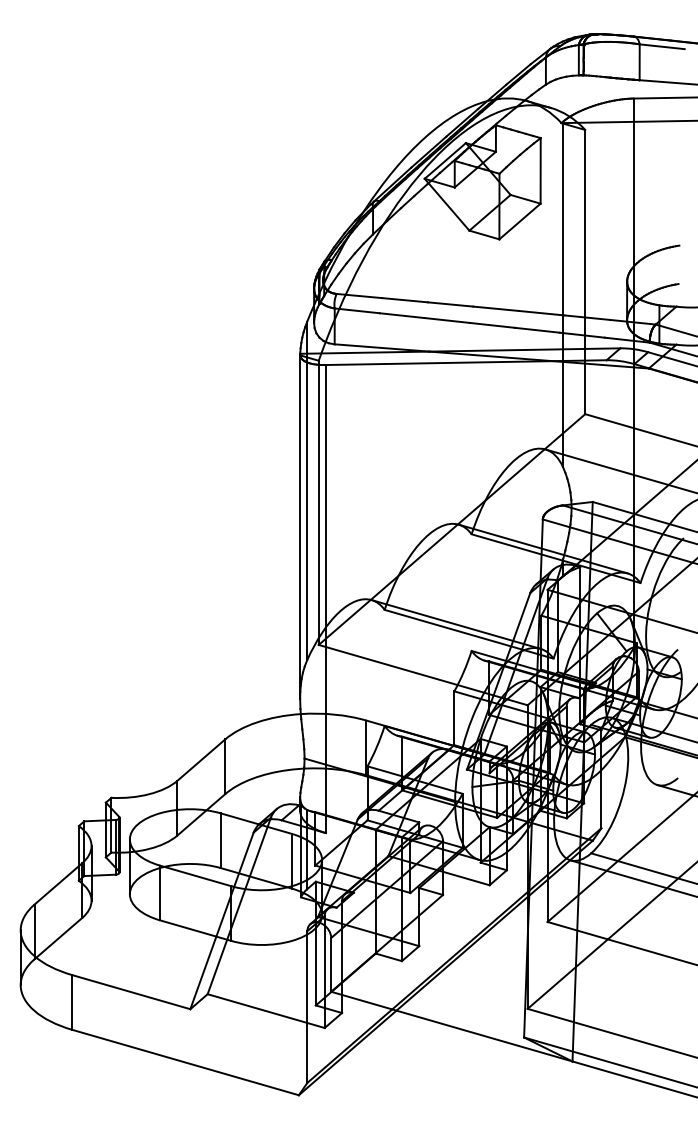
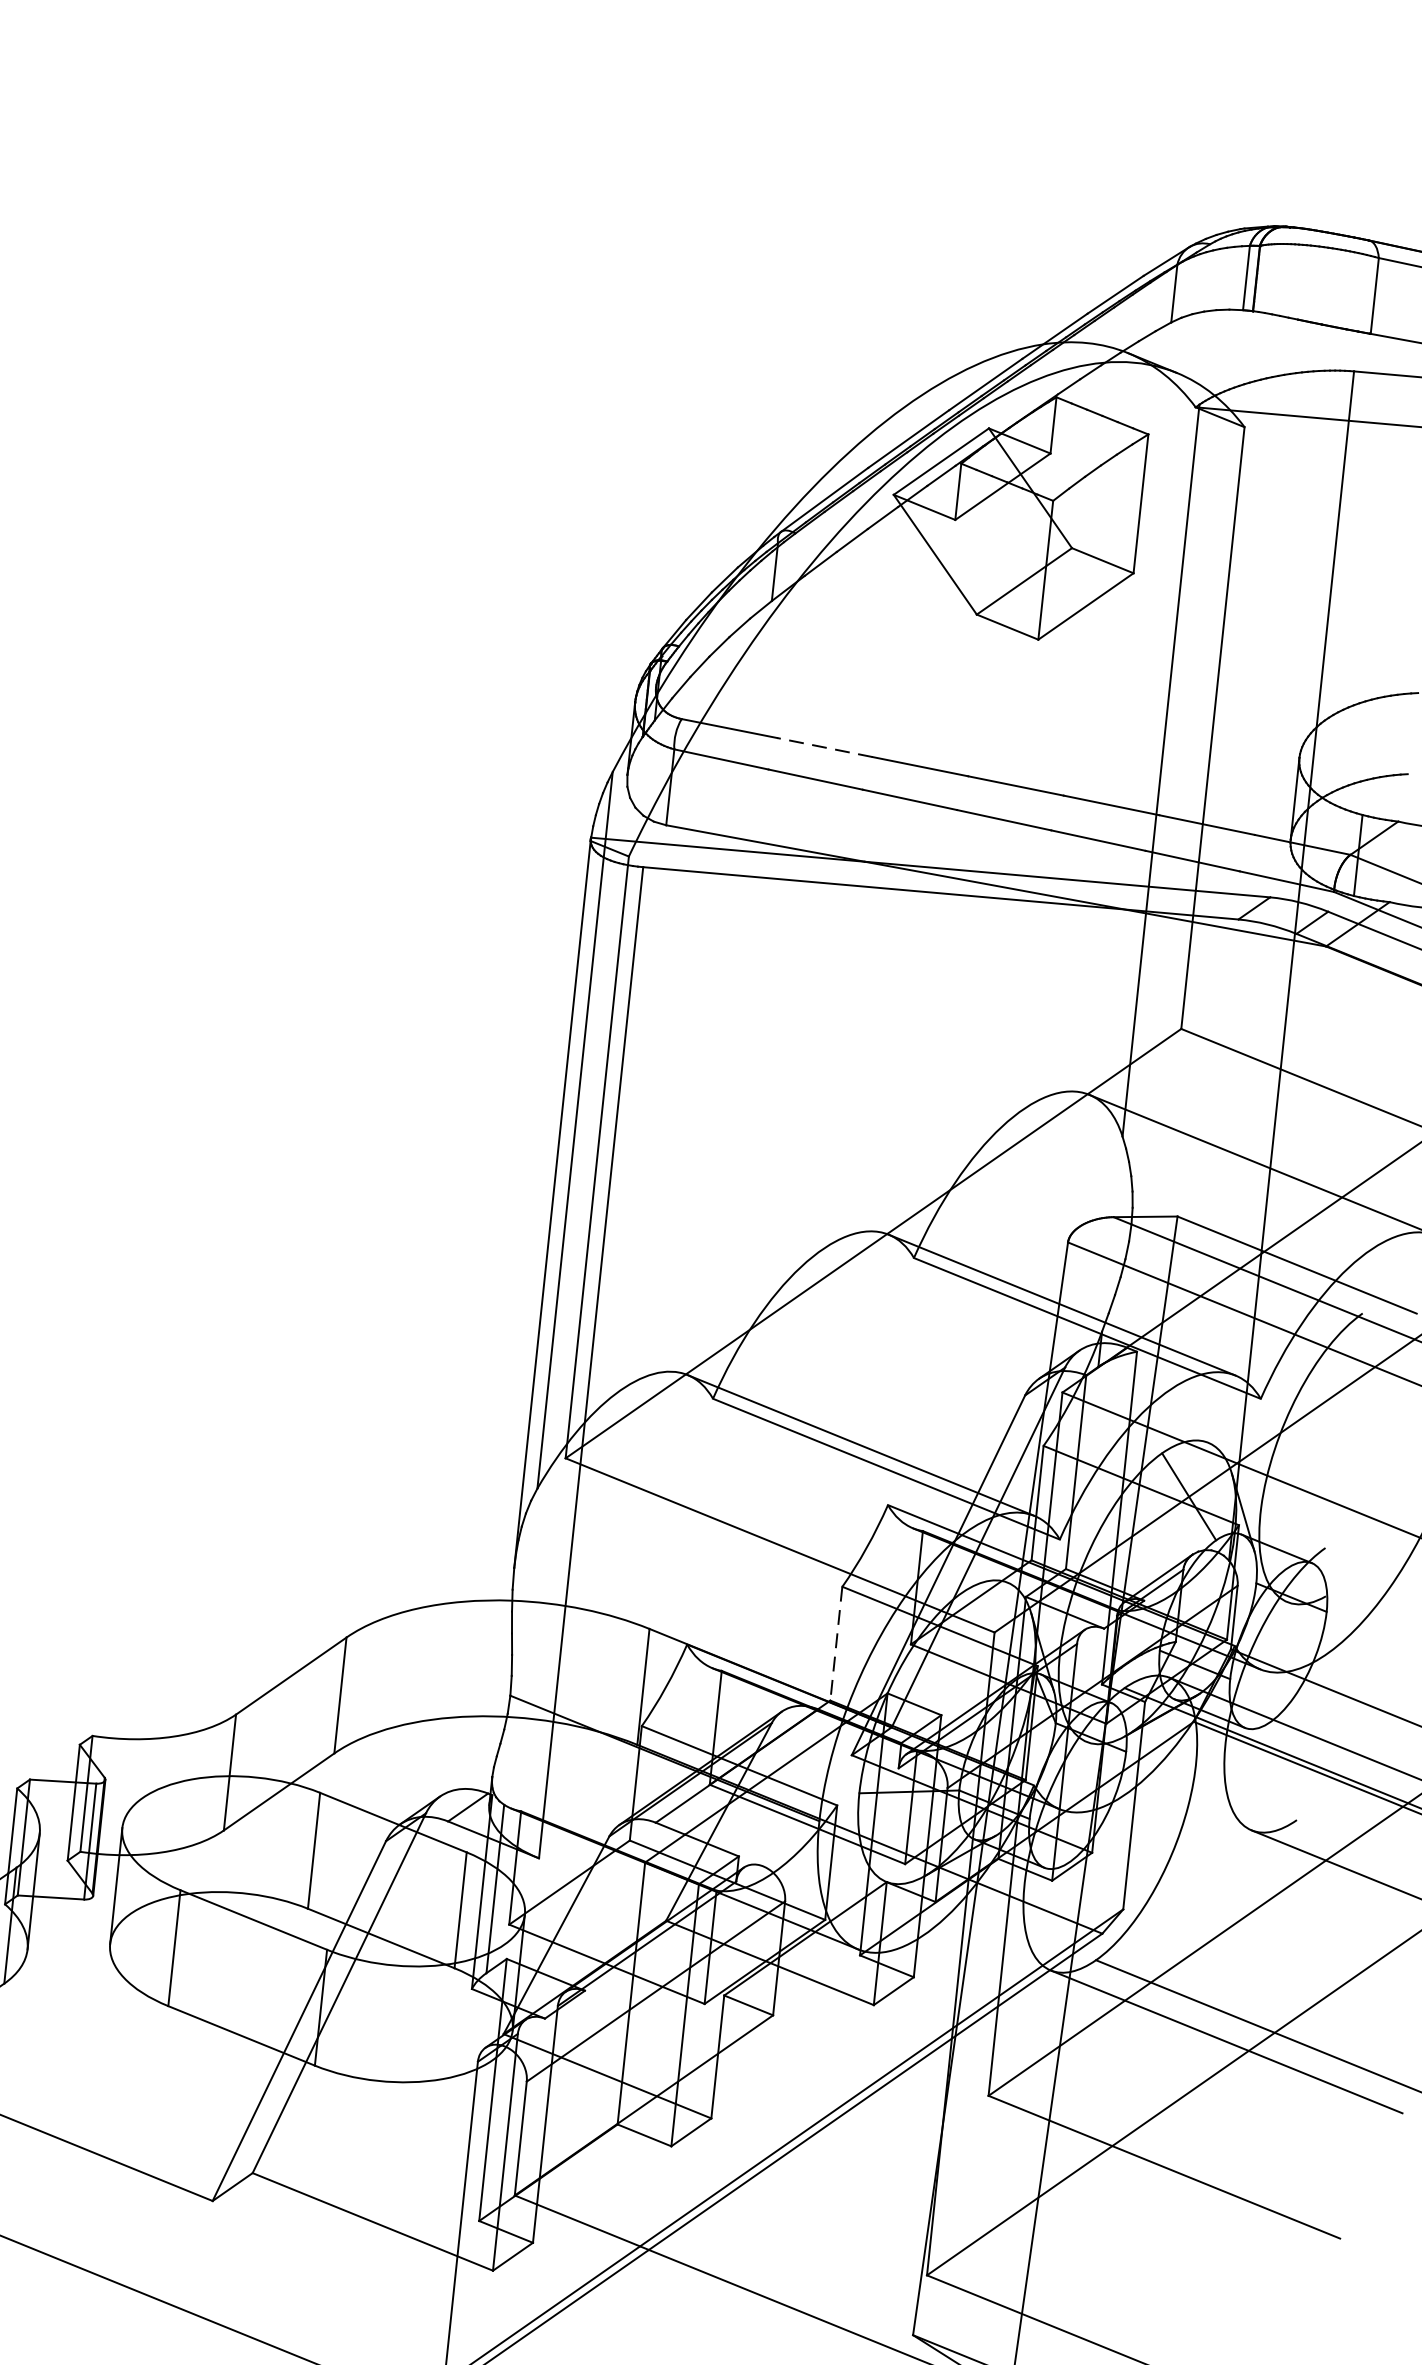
line: (405, 300) -> (825, 748), solid -> dashed
line: (454, 718) -> (836, 1644), solid -> dashed

